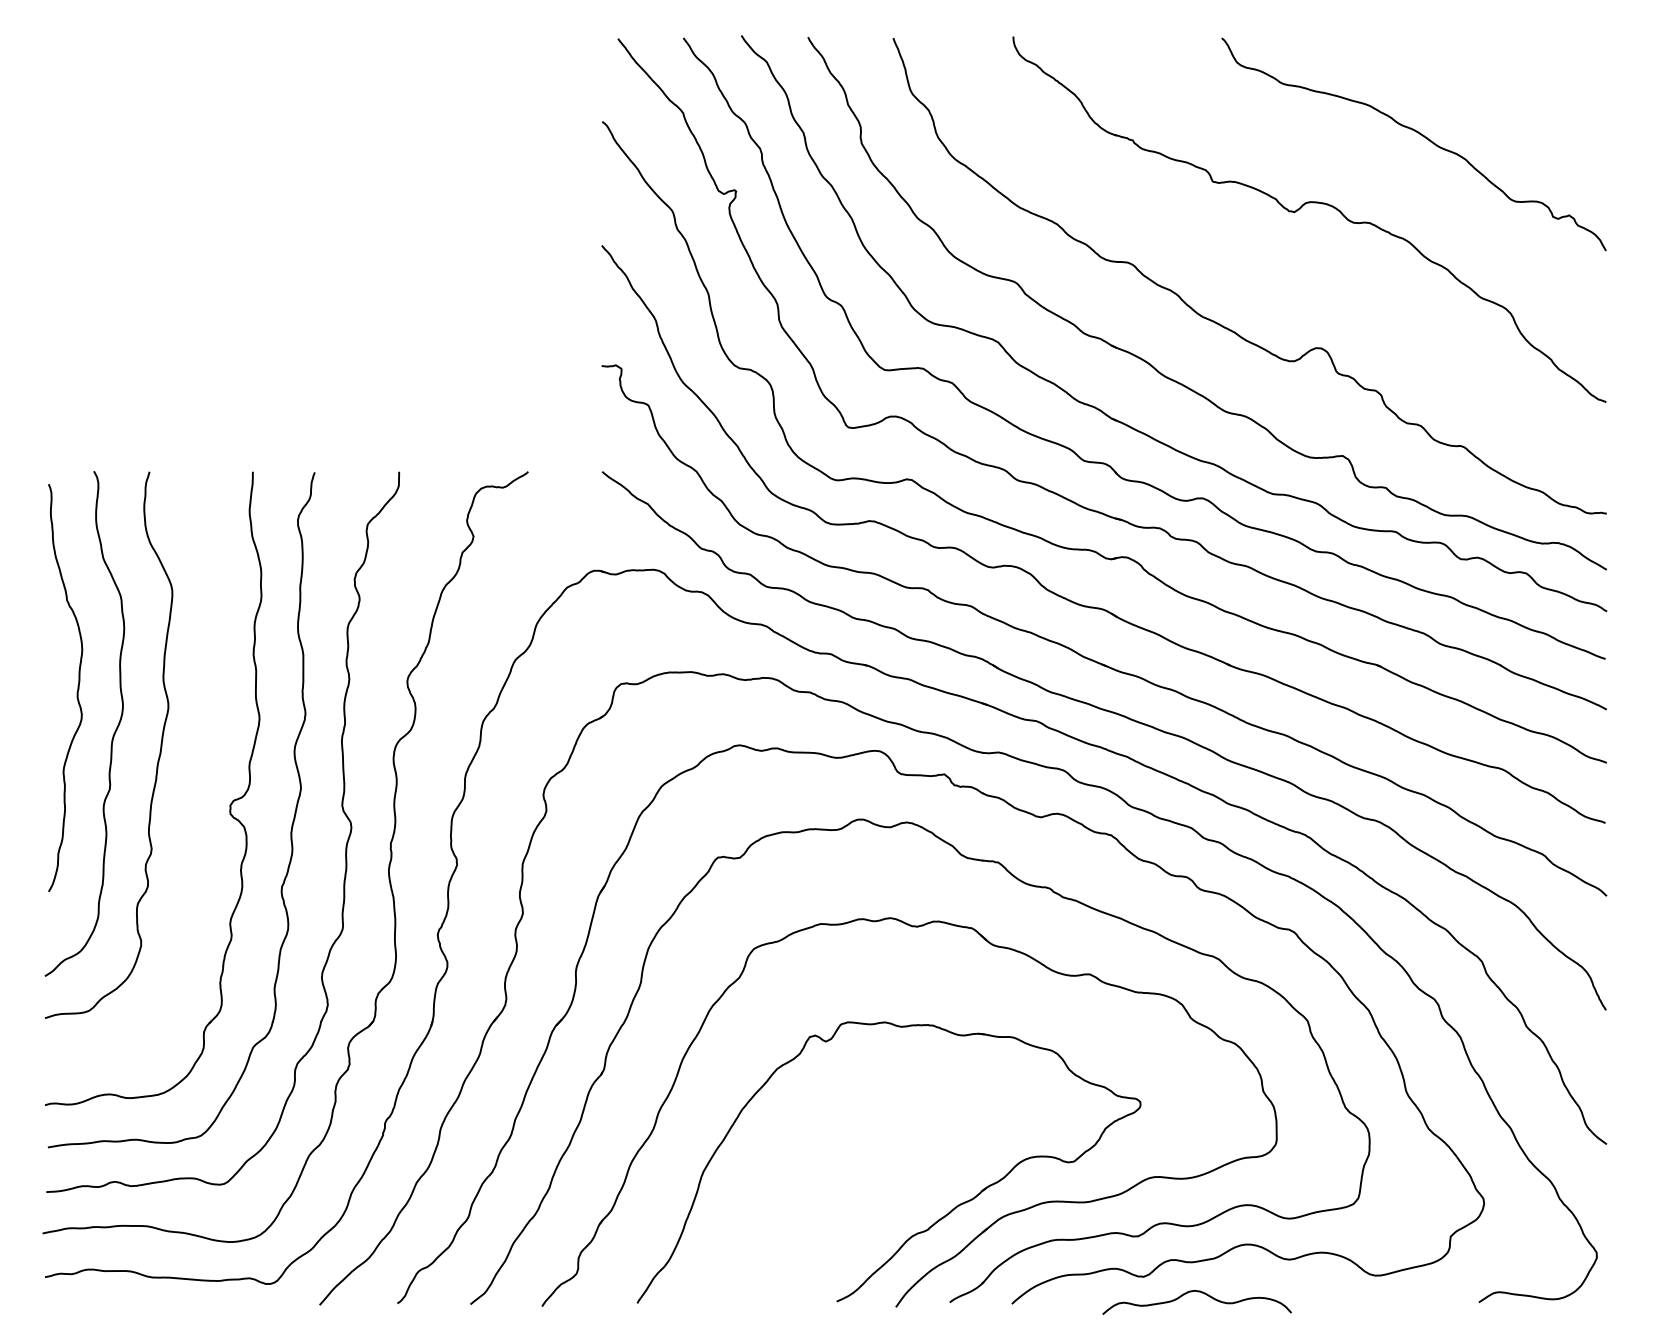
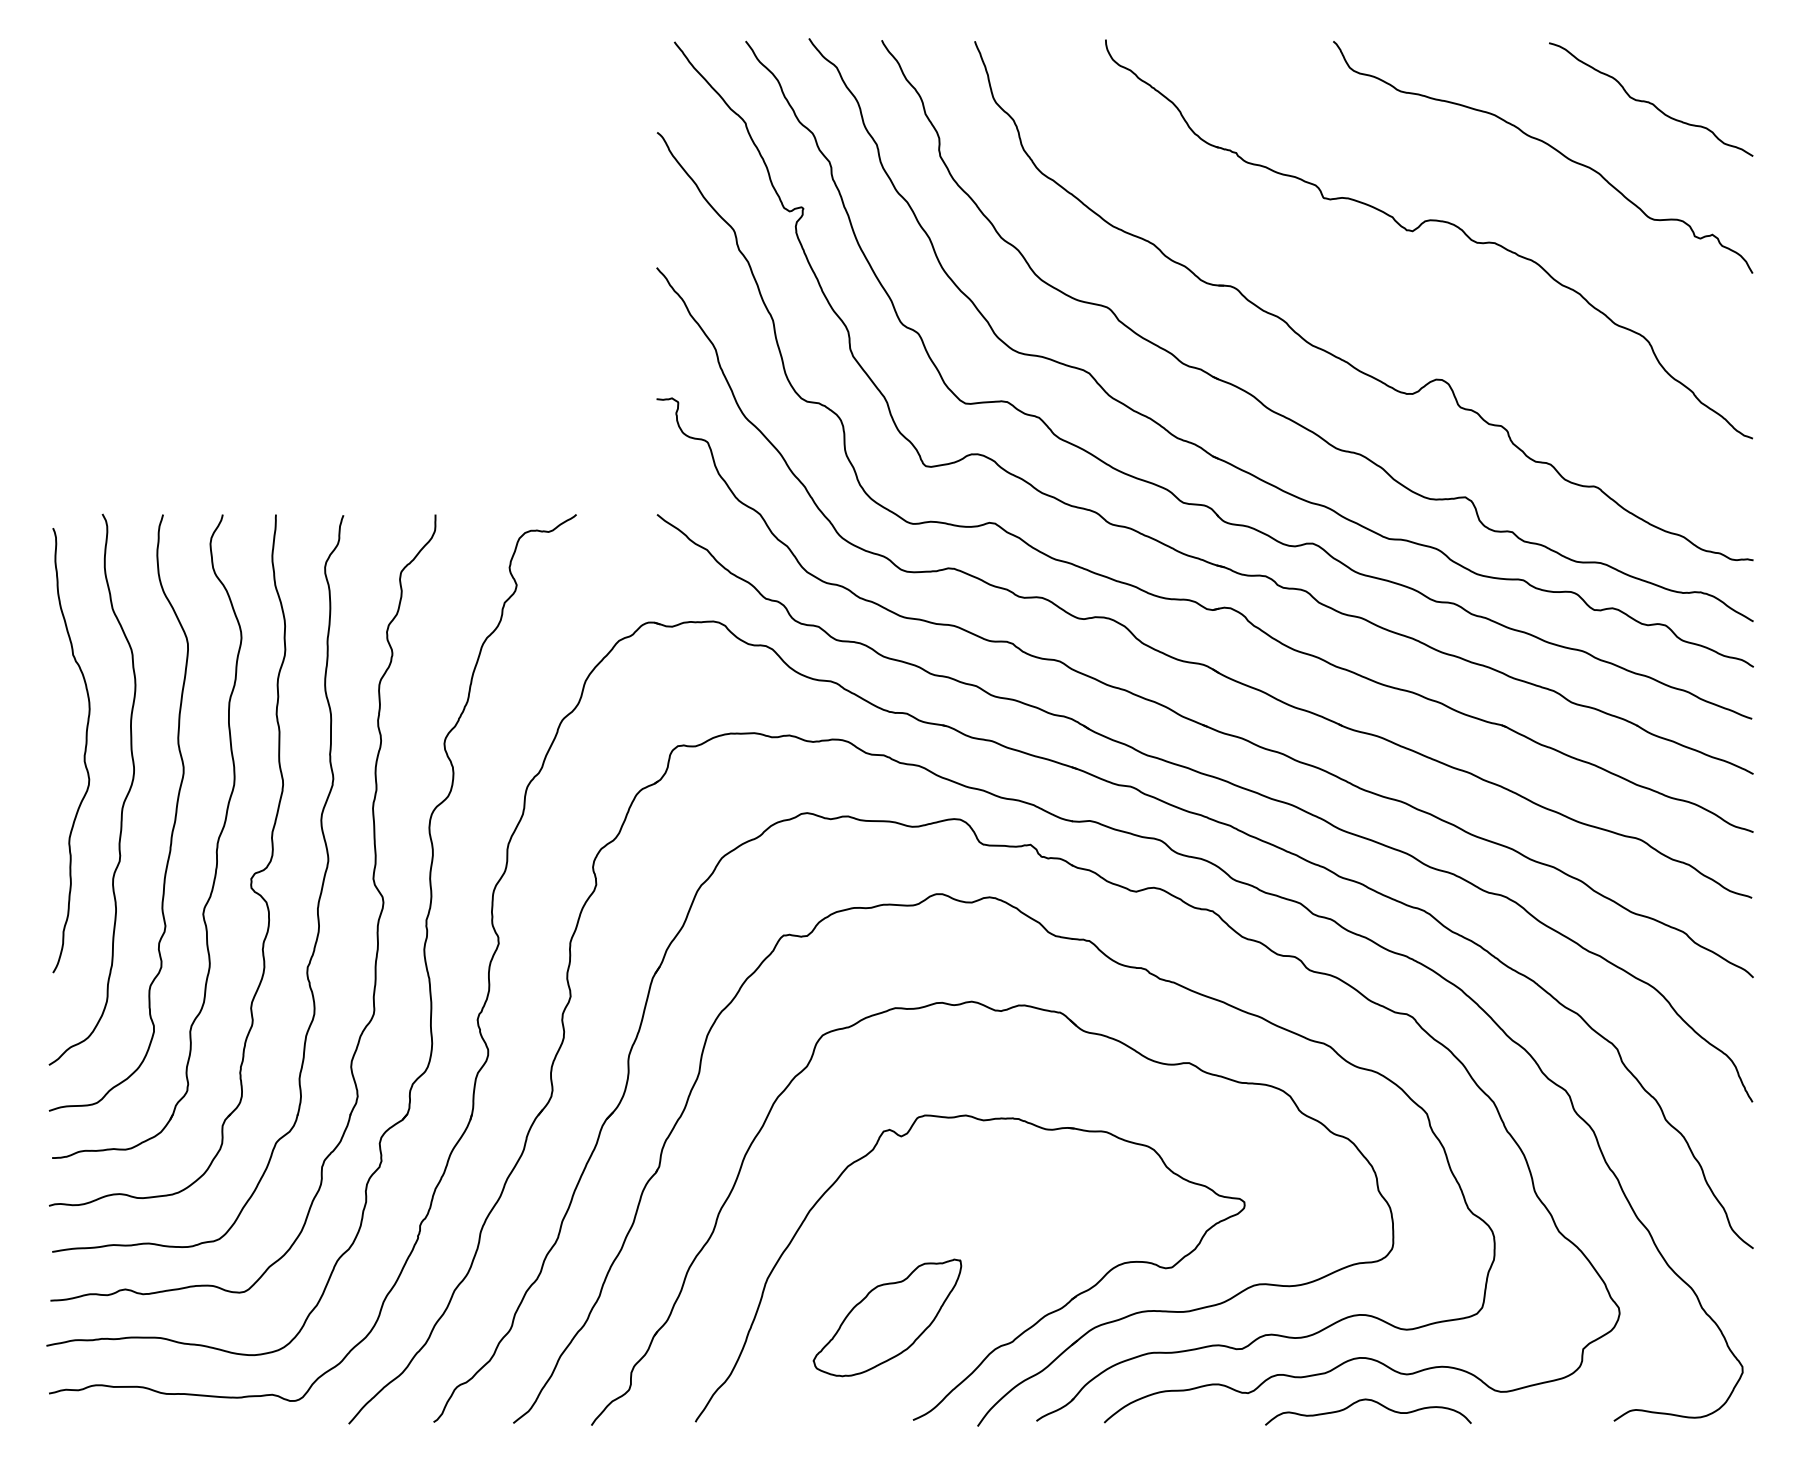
curve: (1511, 93) -> (1649, 101), added
part: (198, 773) -> (216, 843), added
part: (813, 1207) -> (887, 1317), added
curve: (1199, 1292) -> (1371, 1401), moved

